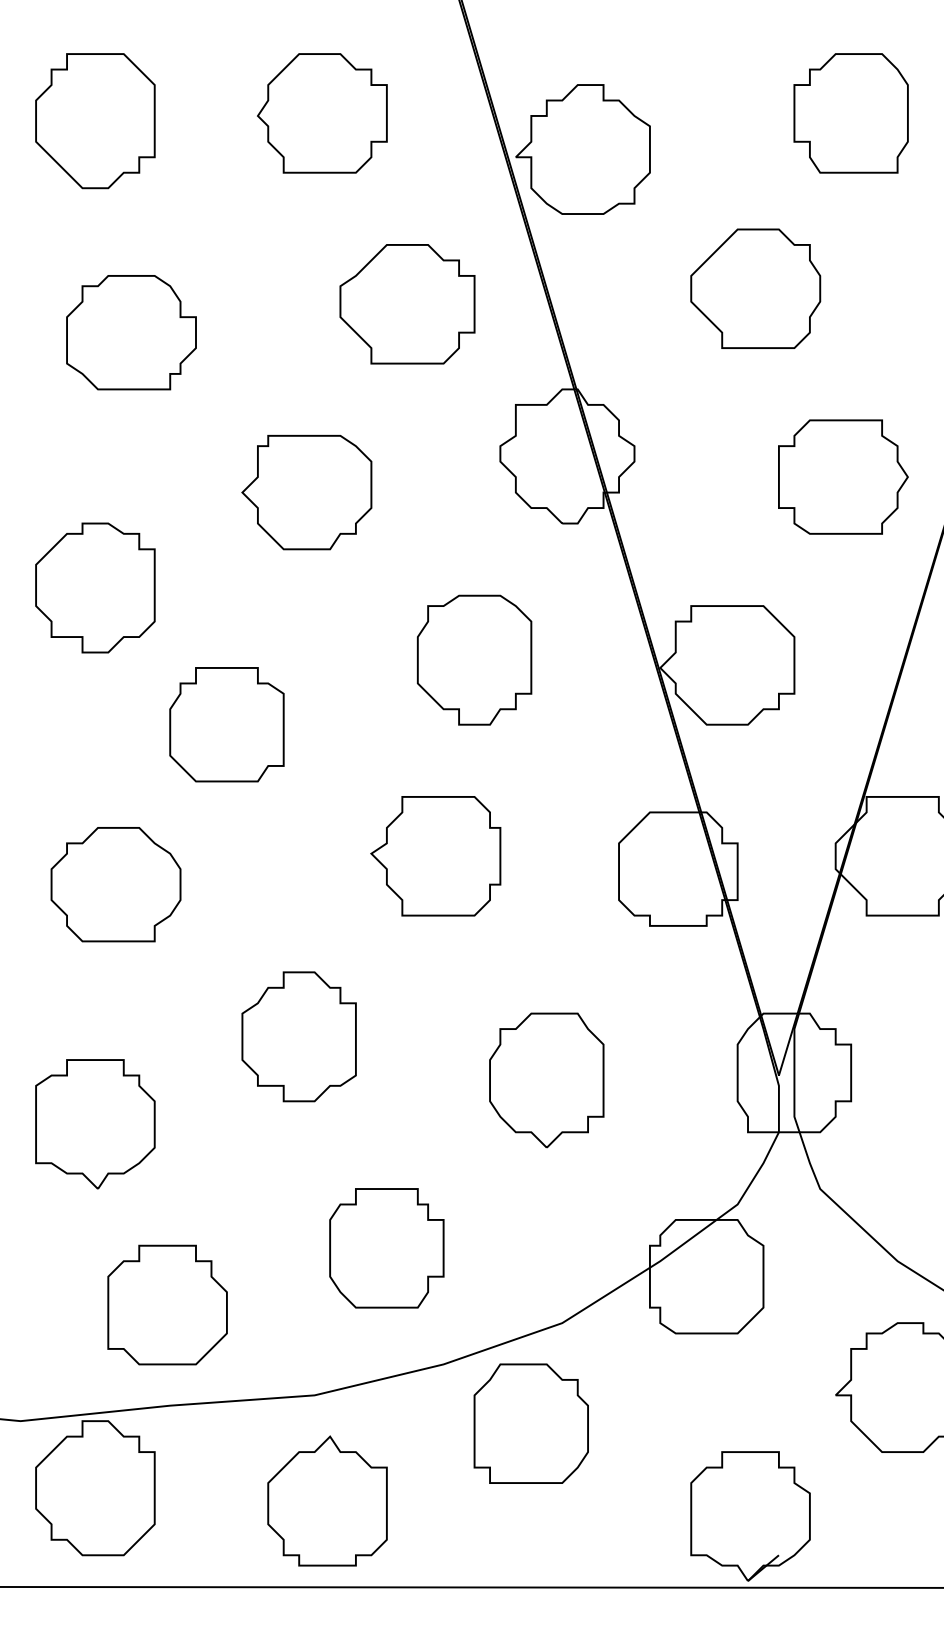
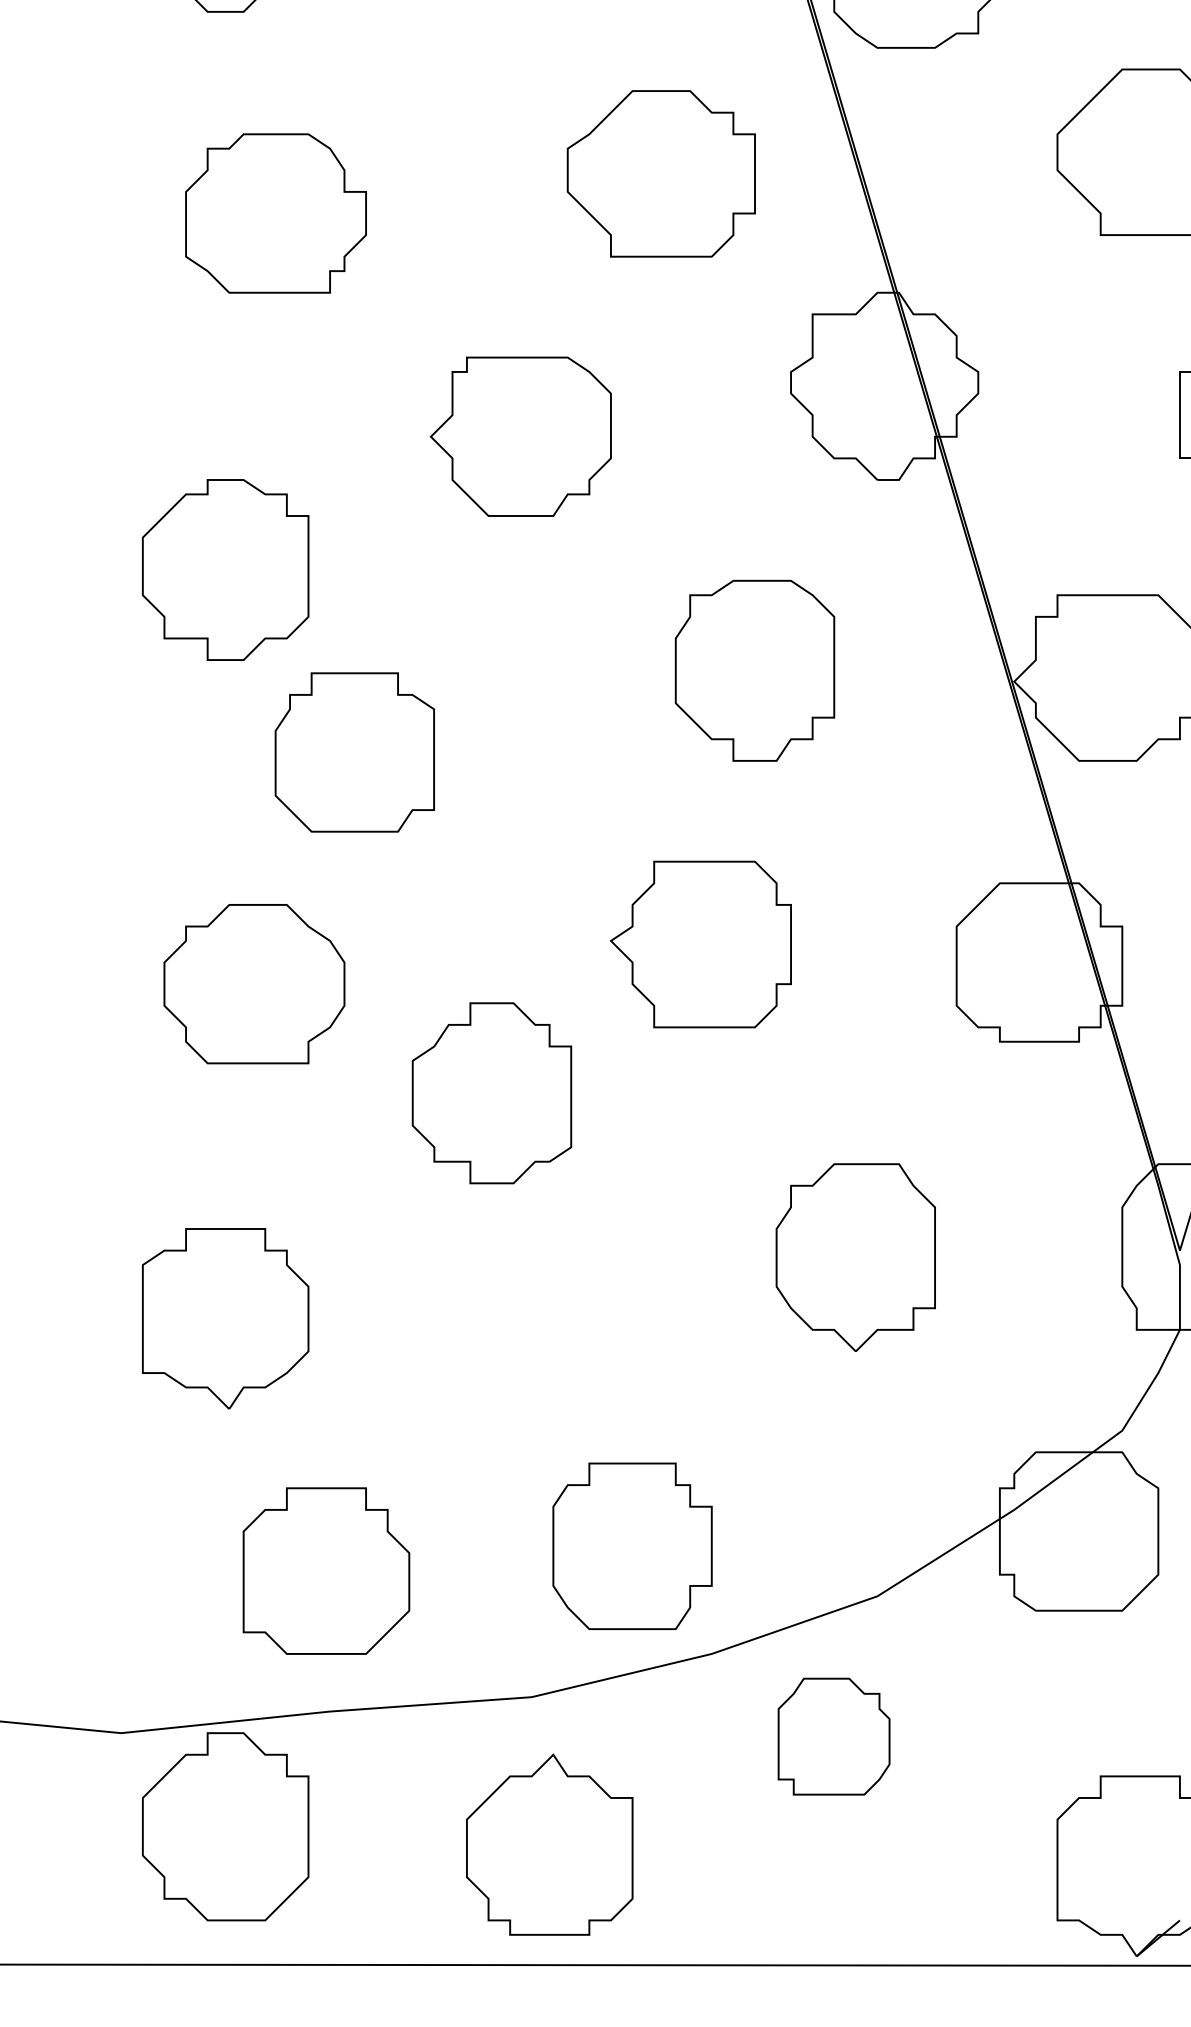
part: (226, 724) -> (354, 752), moved
part: (298, 1036) -> (491, 1092), moved
part: (386, 1248) -> (632, 1546), moved
part: (530, 1423) -> (833, 1736), size x0.7

